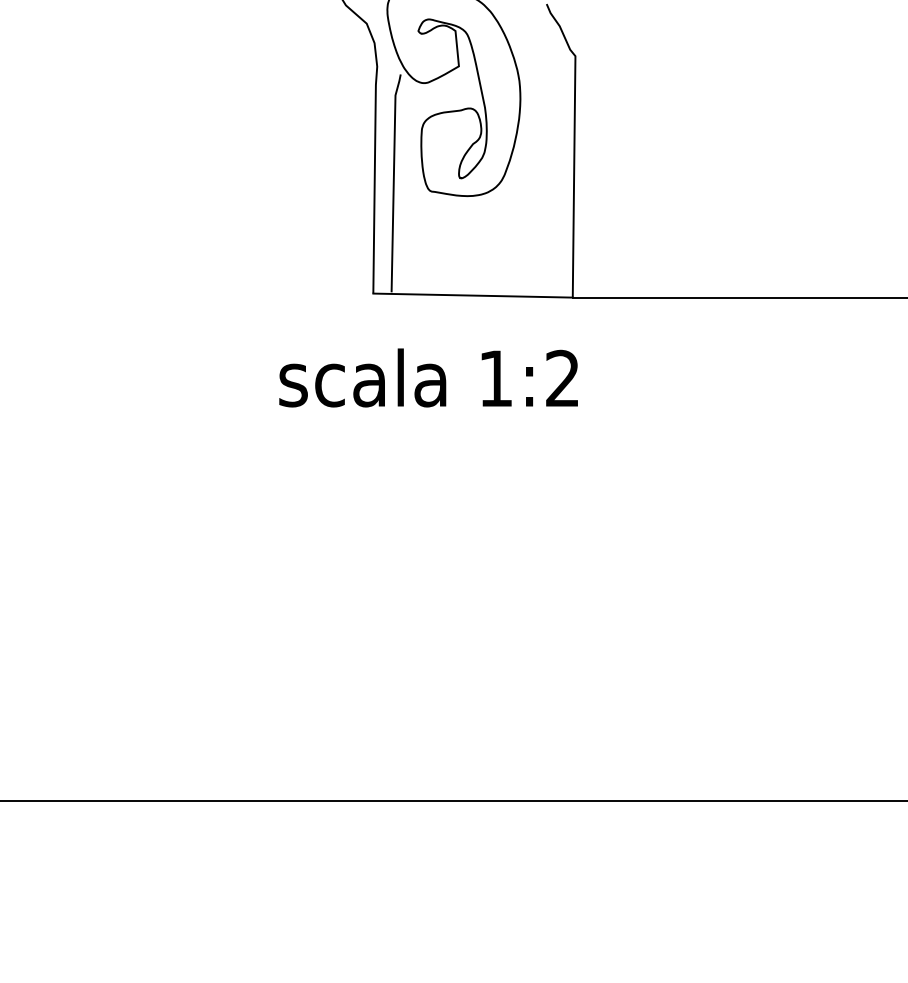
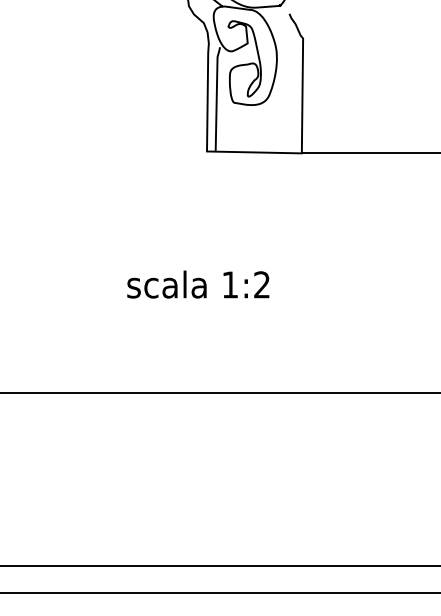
text: (429, 377) -> (198, 284), moved

